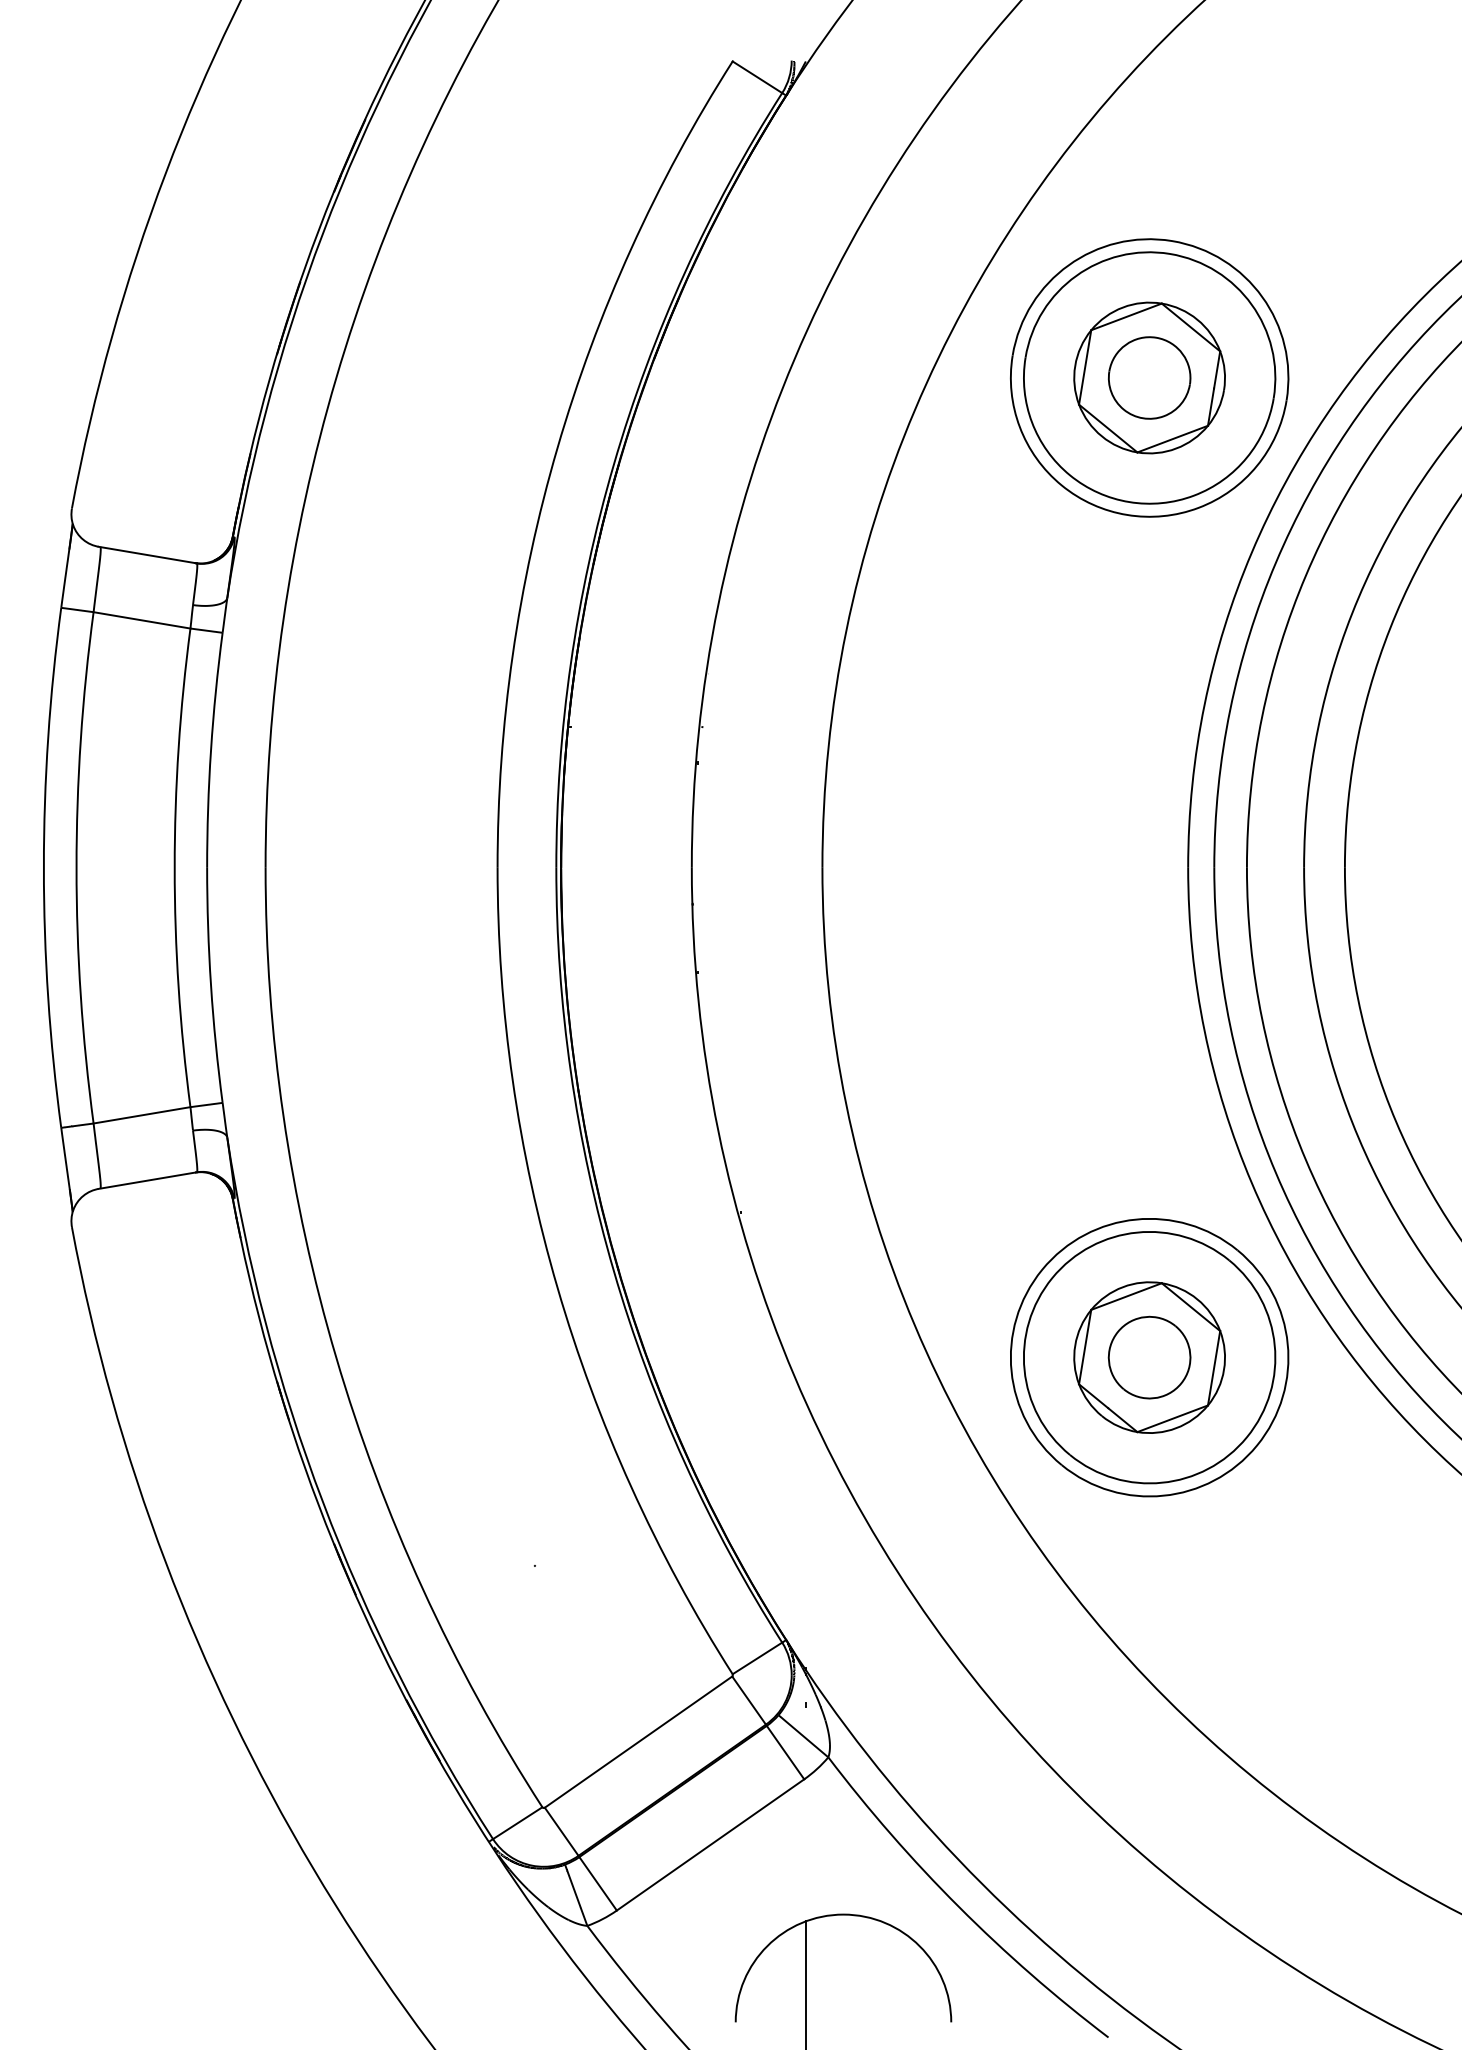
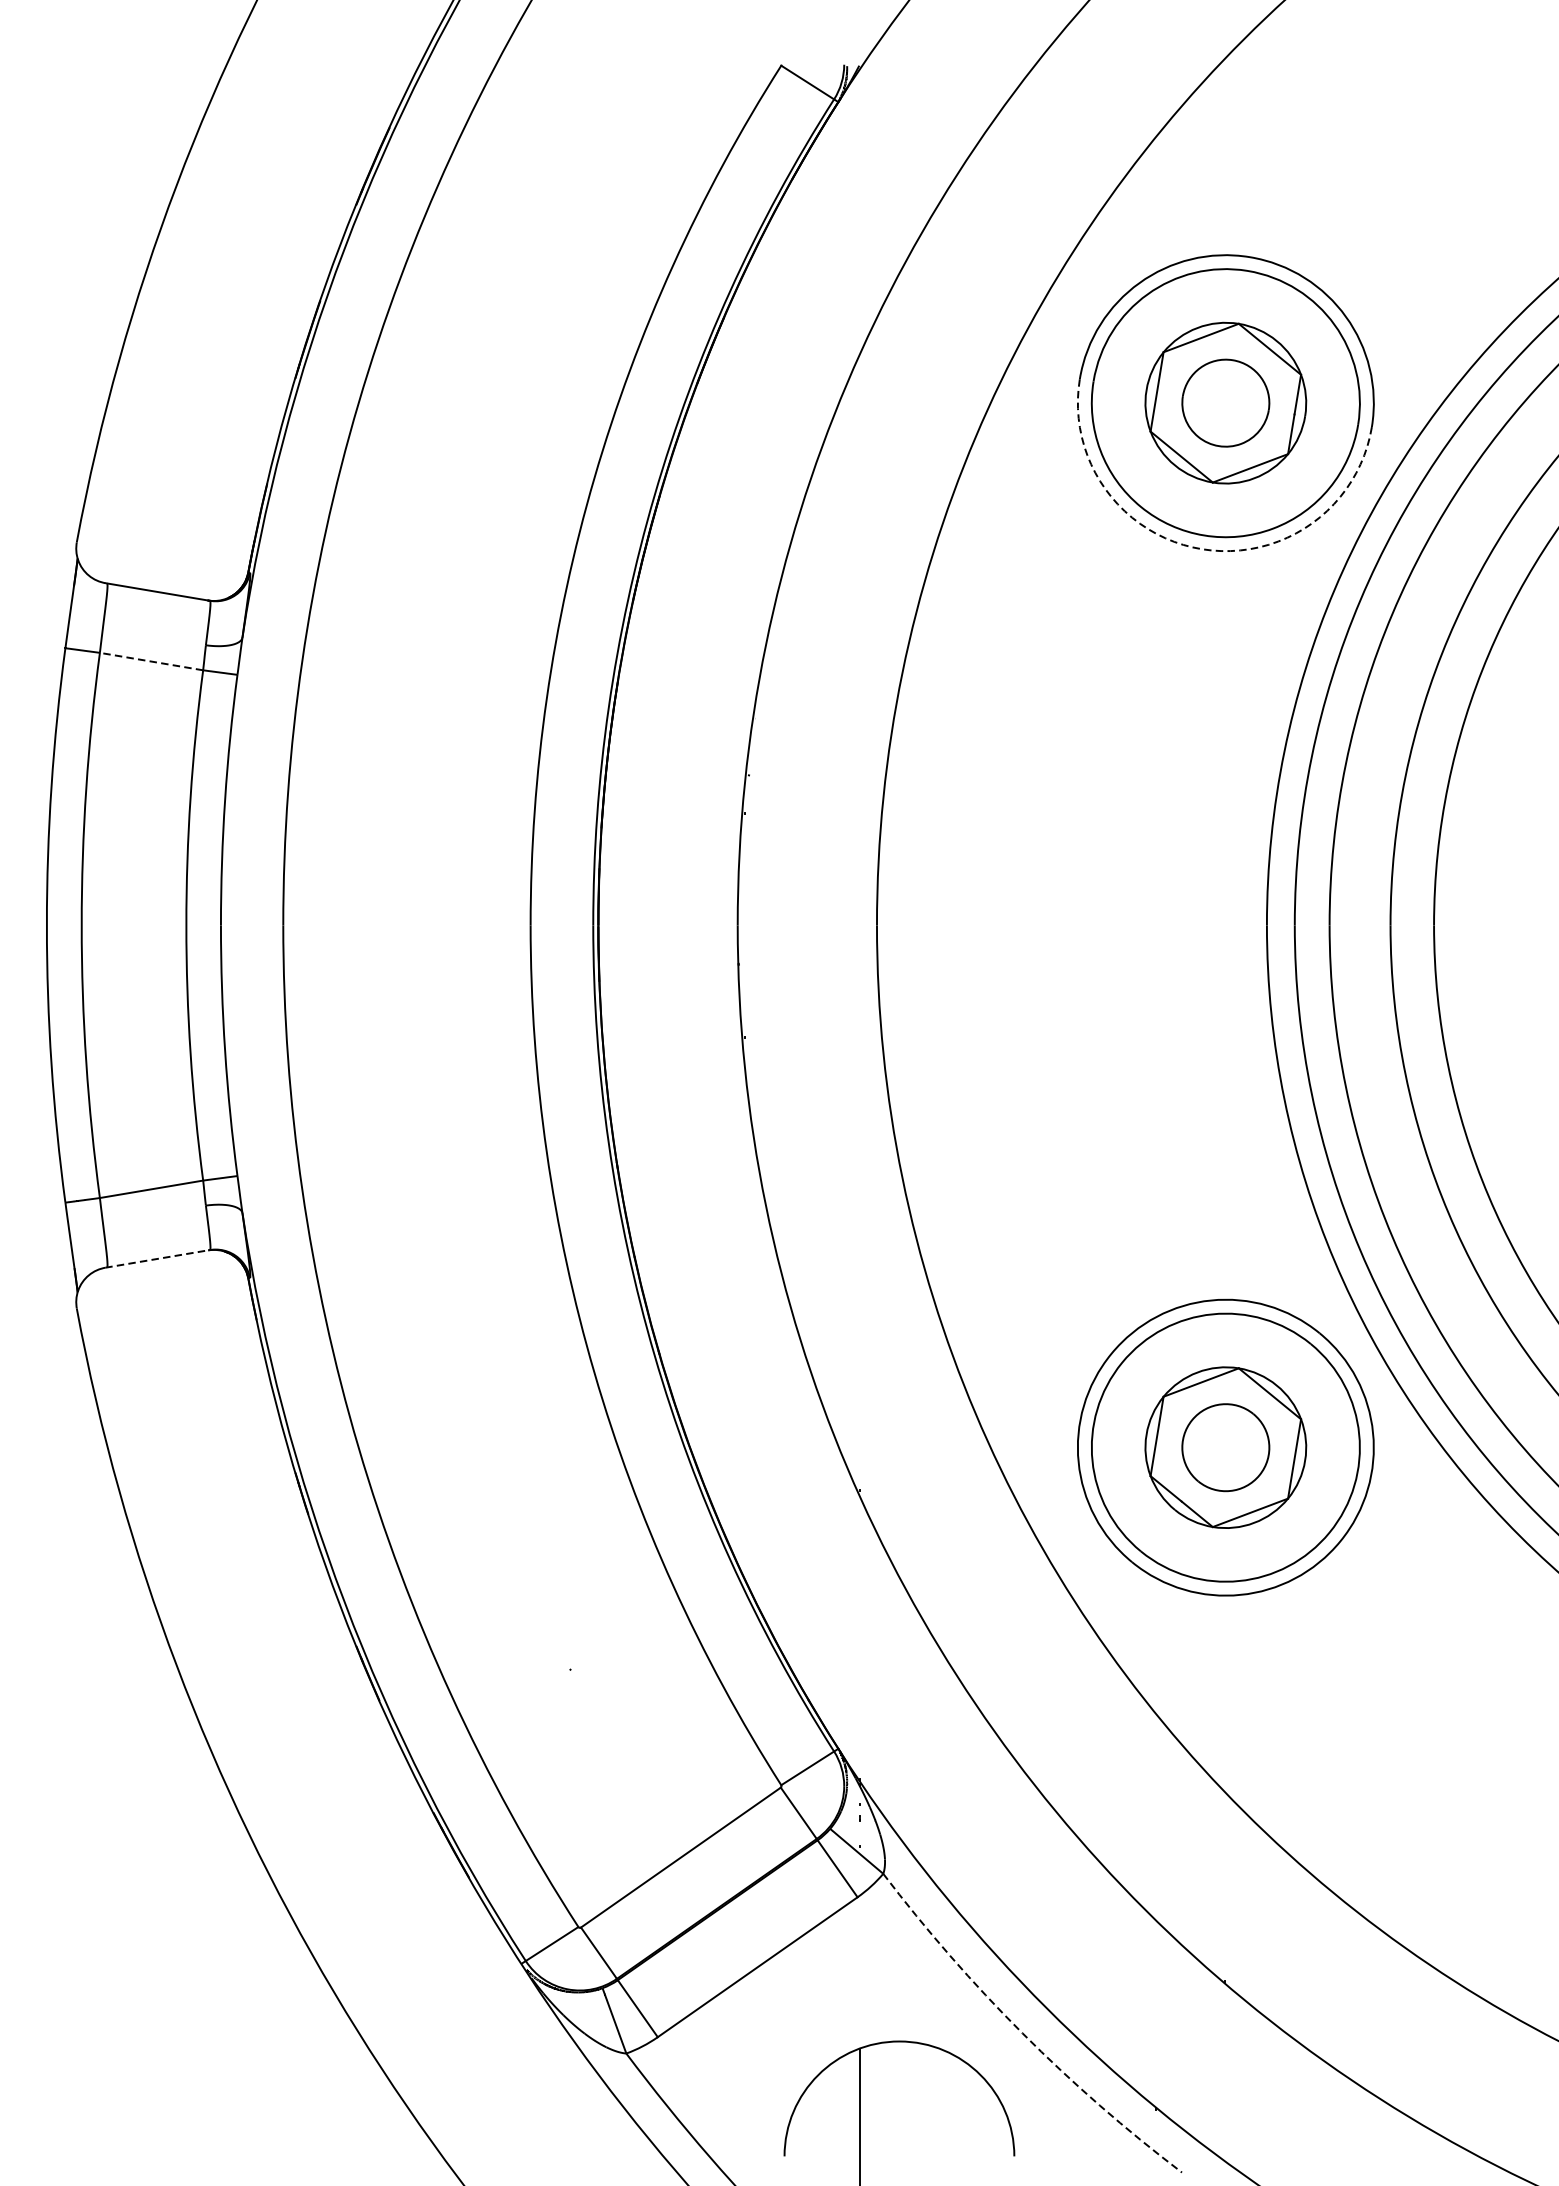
arc: (1127, 514) -> (1202, 548), solid -> dashed
line: (141, 620) -> (150, 661), solid -> dashed
line: (146, 1180) -> (156, 1258), solid -> dashed
arc: (958, 1906) -> (1022, 2032), solid -> dashed

